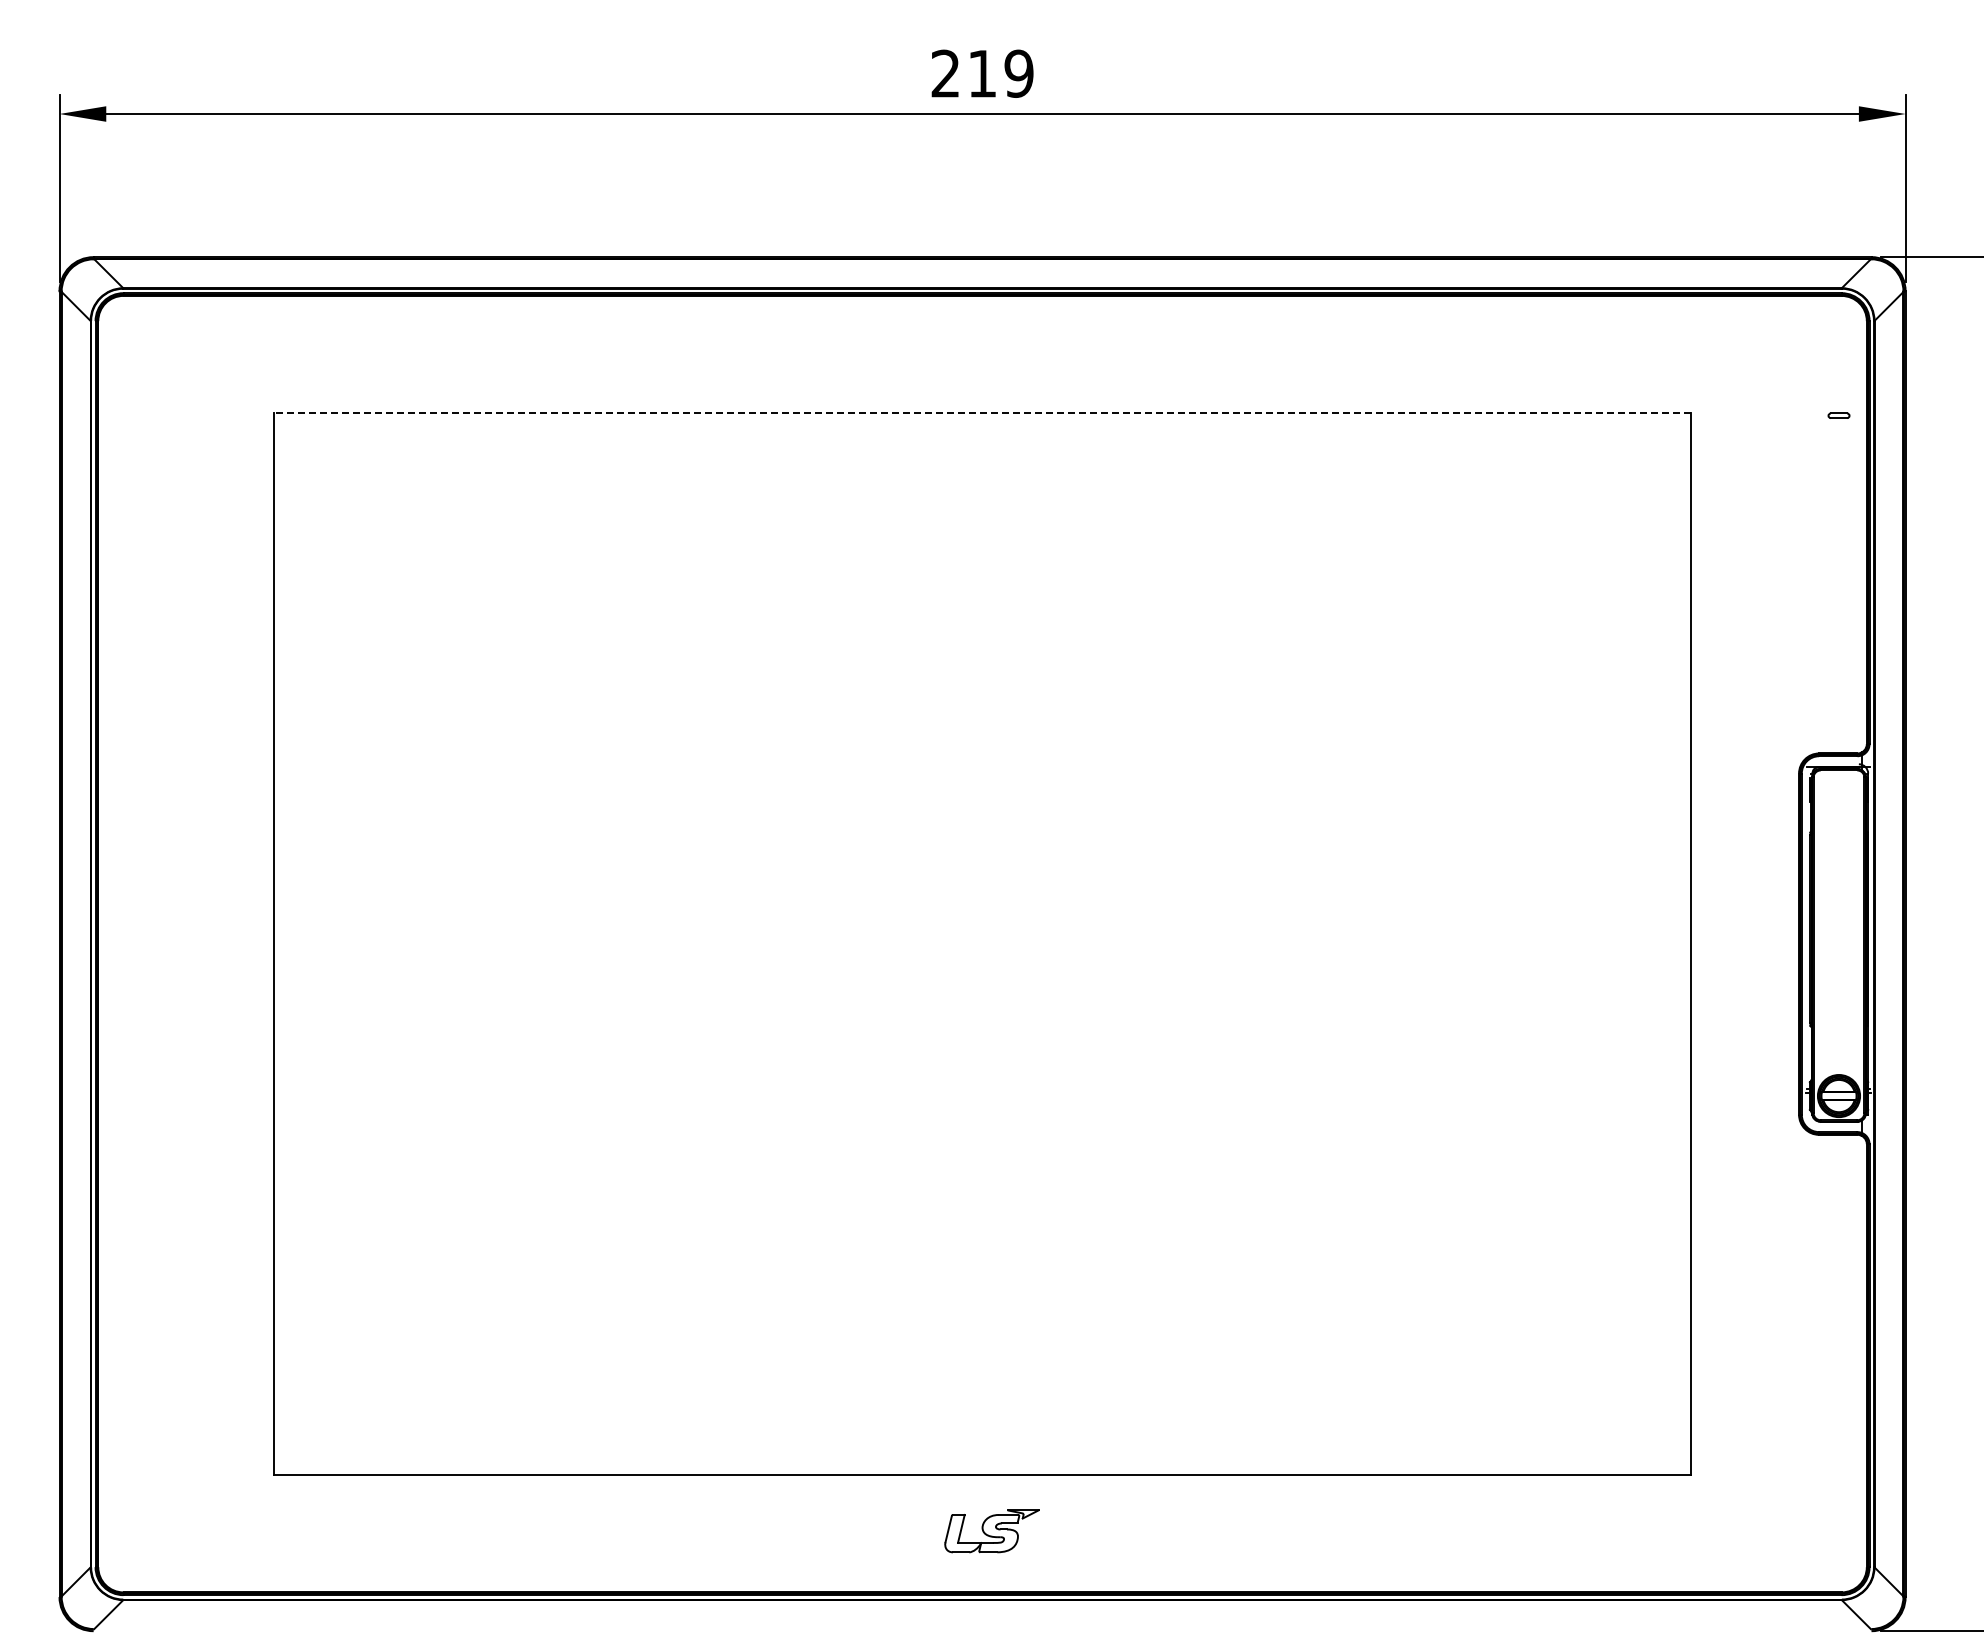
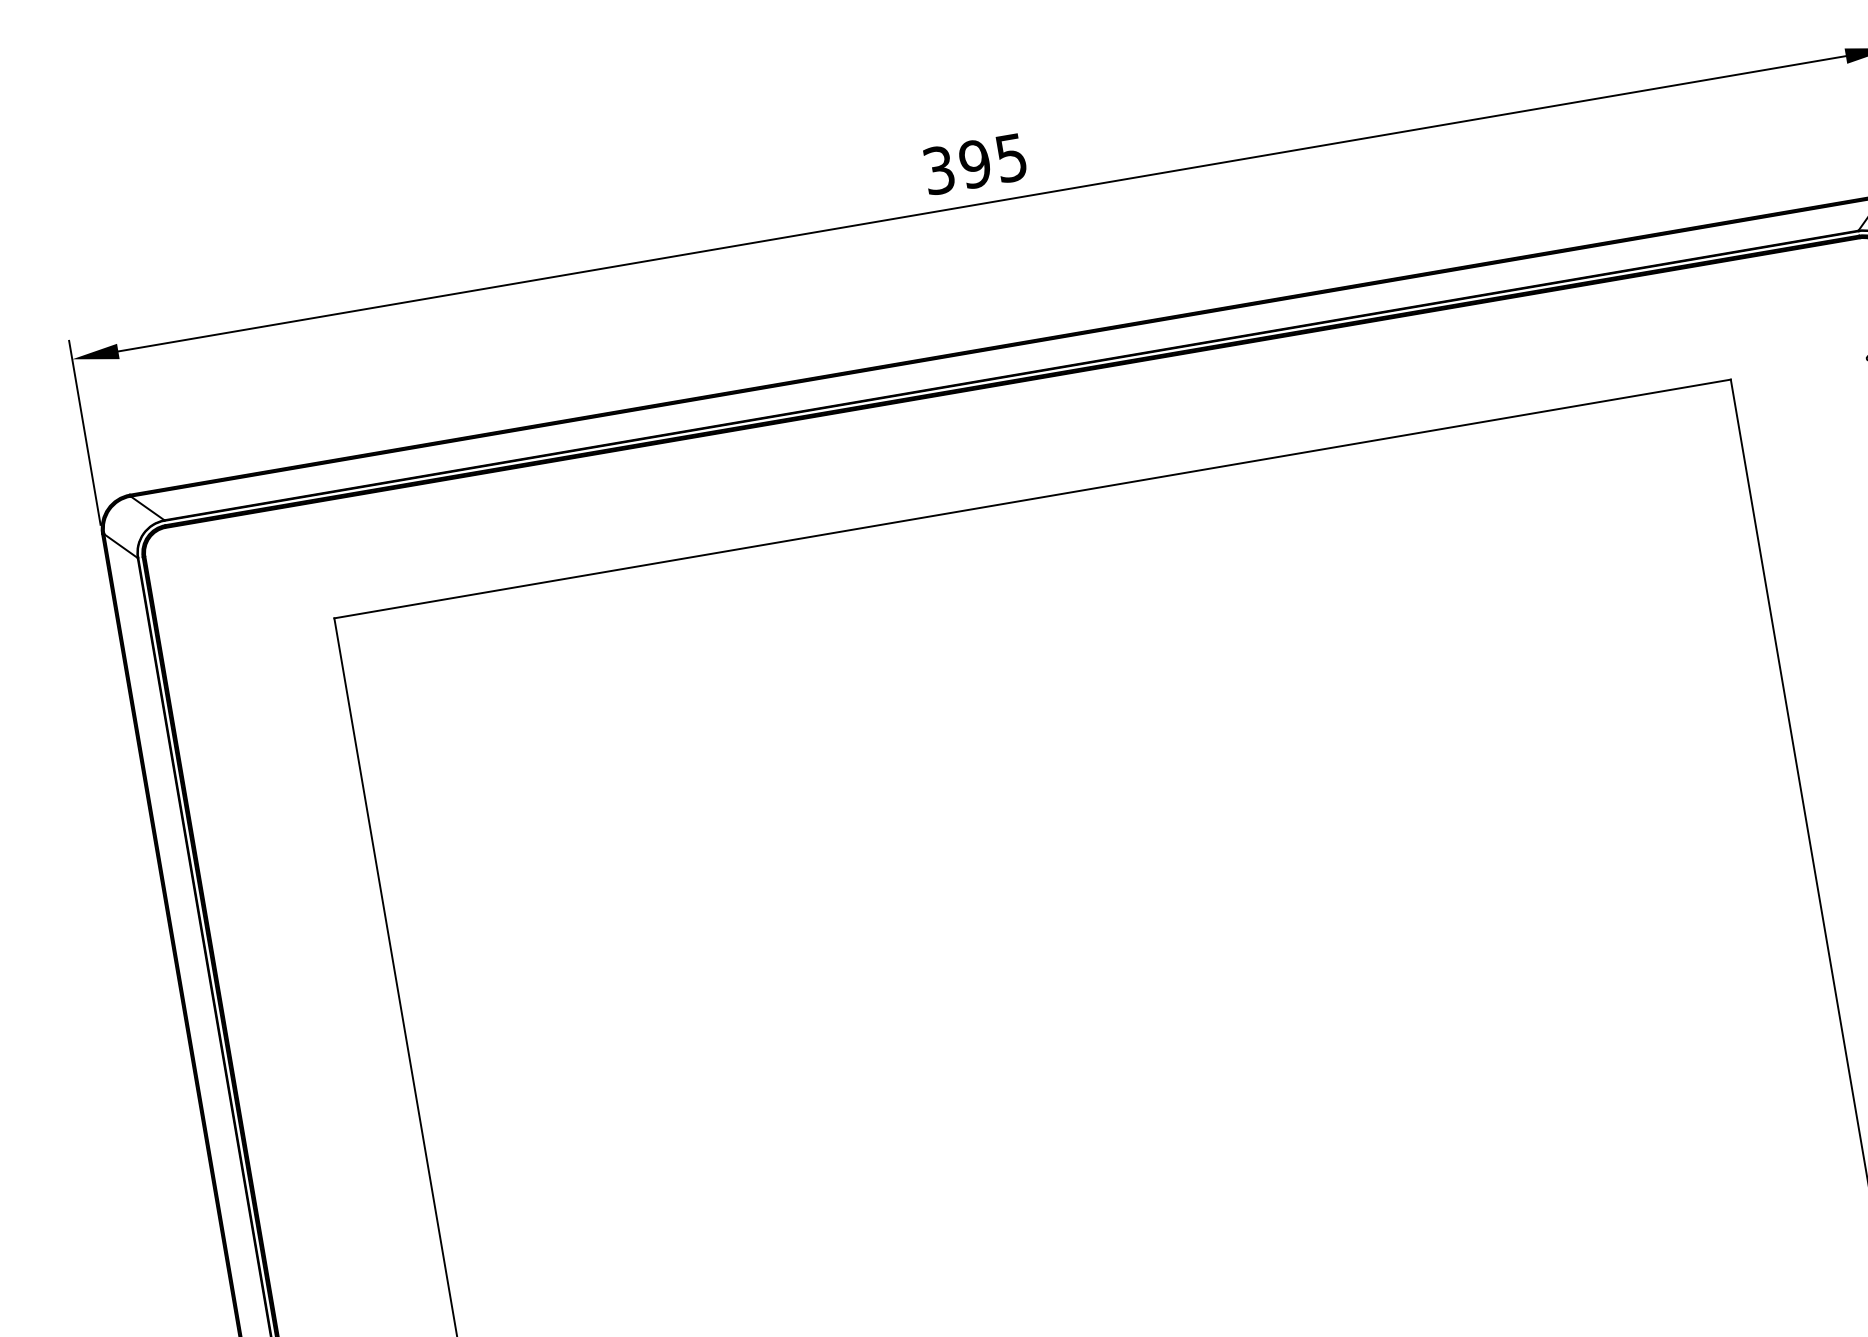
text: (982, 73) -> (975, 163), 219 -> 395
line: (982, 413) -> (1032, 499), dashed -> solid

